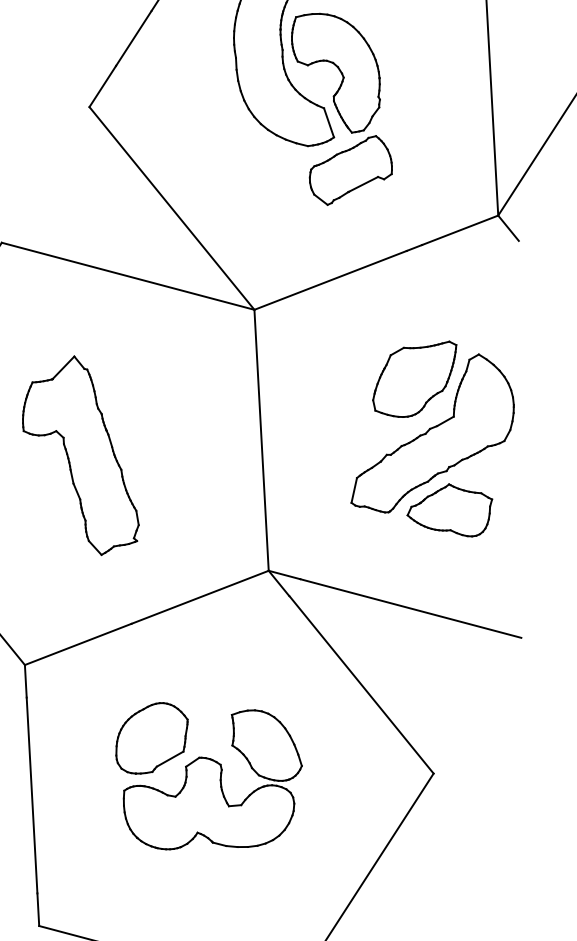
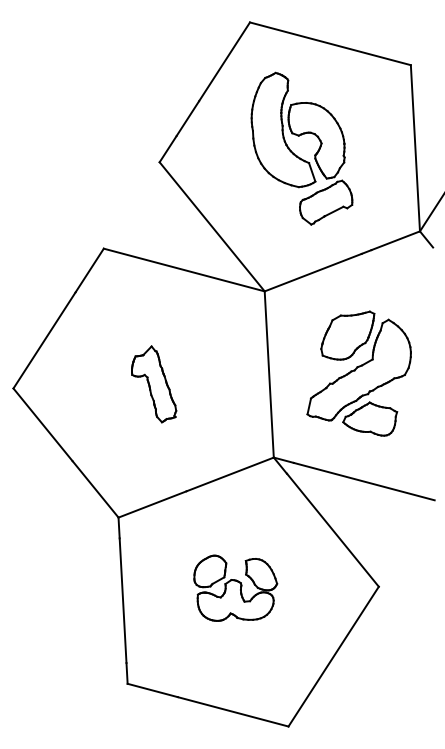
part: (431, 438) -> (358, 373), moved
part: (79, 456) -> (153, 384), size x0.6
part: (208, 774) -> (235, 587), size x0.7

